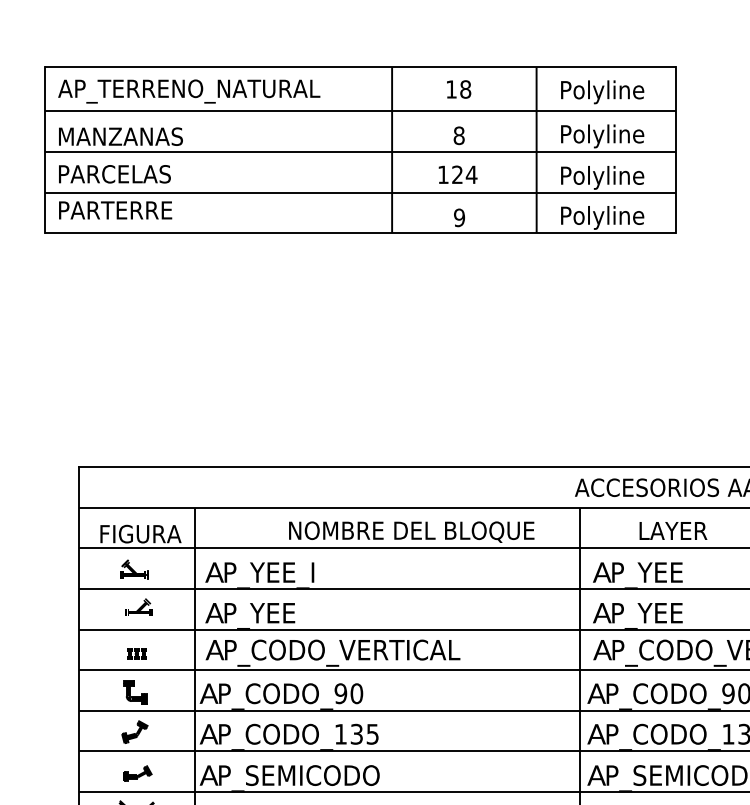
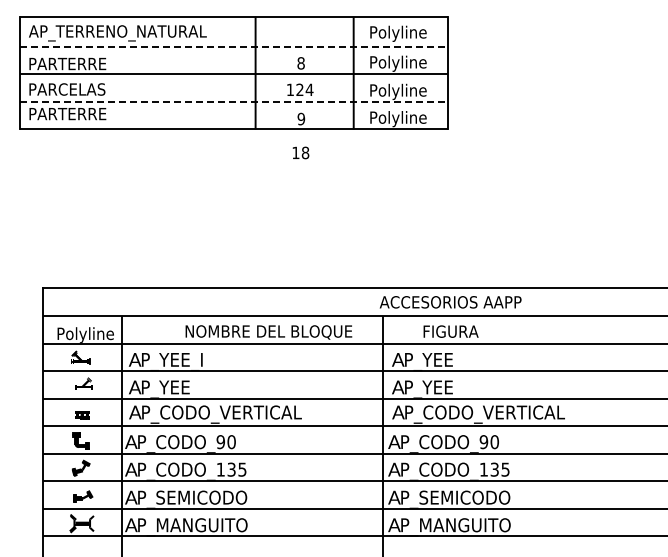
text: (458, 88) -> (300, 152), moved
line: (361, 110) -> (234, 46), solid -> dashed
text: (120, 135) -> (71, 63), MANZANAS -> PARTERRE
line: (361, 191) -> (234, 101), solid -> dashed
text: (680, 530) -> (451, 331), LAYER -> FIGURA
text: (143, 535) -> (86, 334), FIGURA -> Polyline

